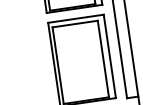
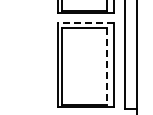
line: (75, 18) -> (85, 22), solid -> dashed
line: (103, 58) -> (107, 66), solid -> dashed

